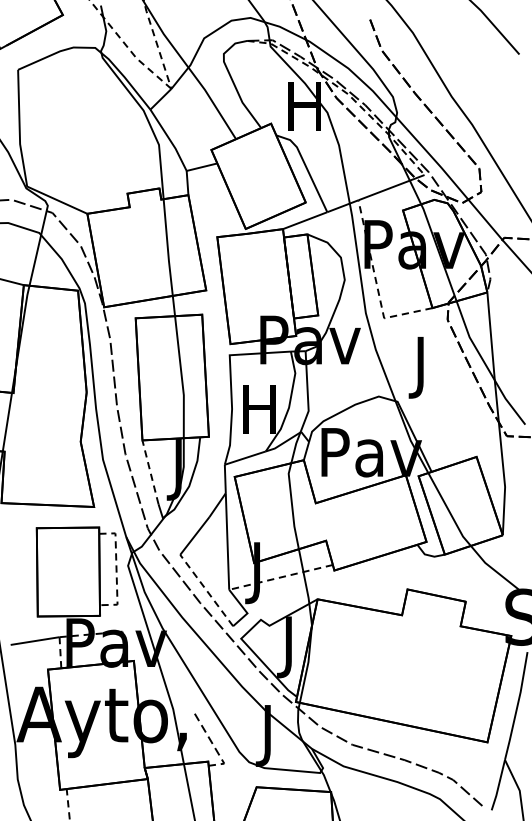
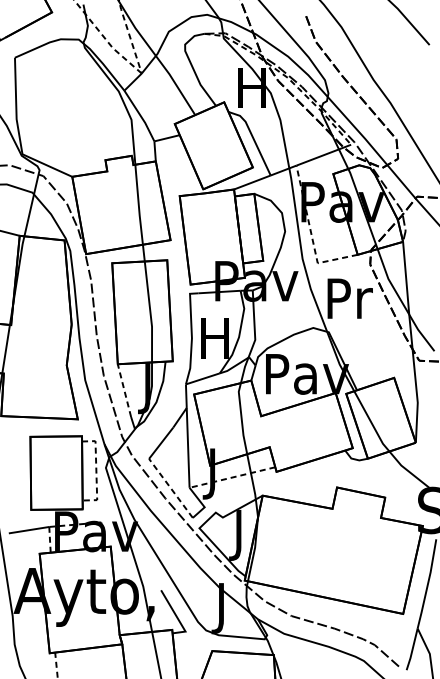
text: (422, 366) -> (349, 303), J -> Pr
line: (214, 746) -> (177, 617), dashed -> solid

